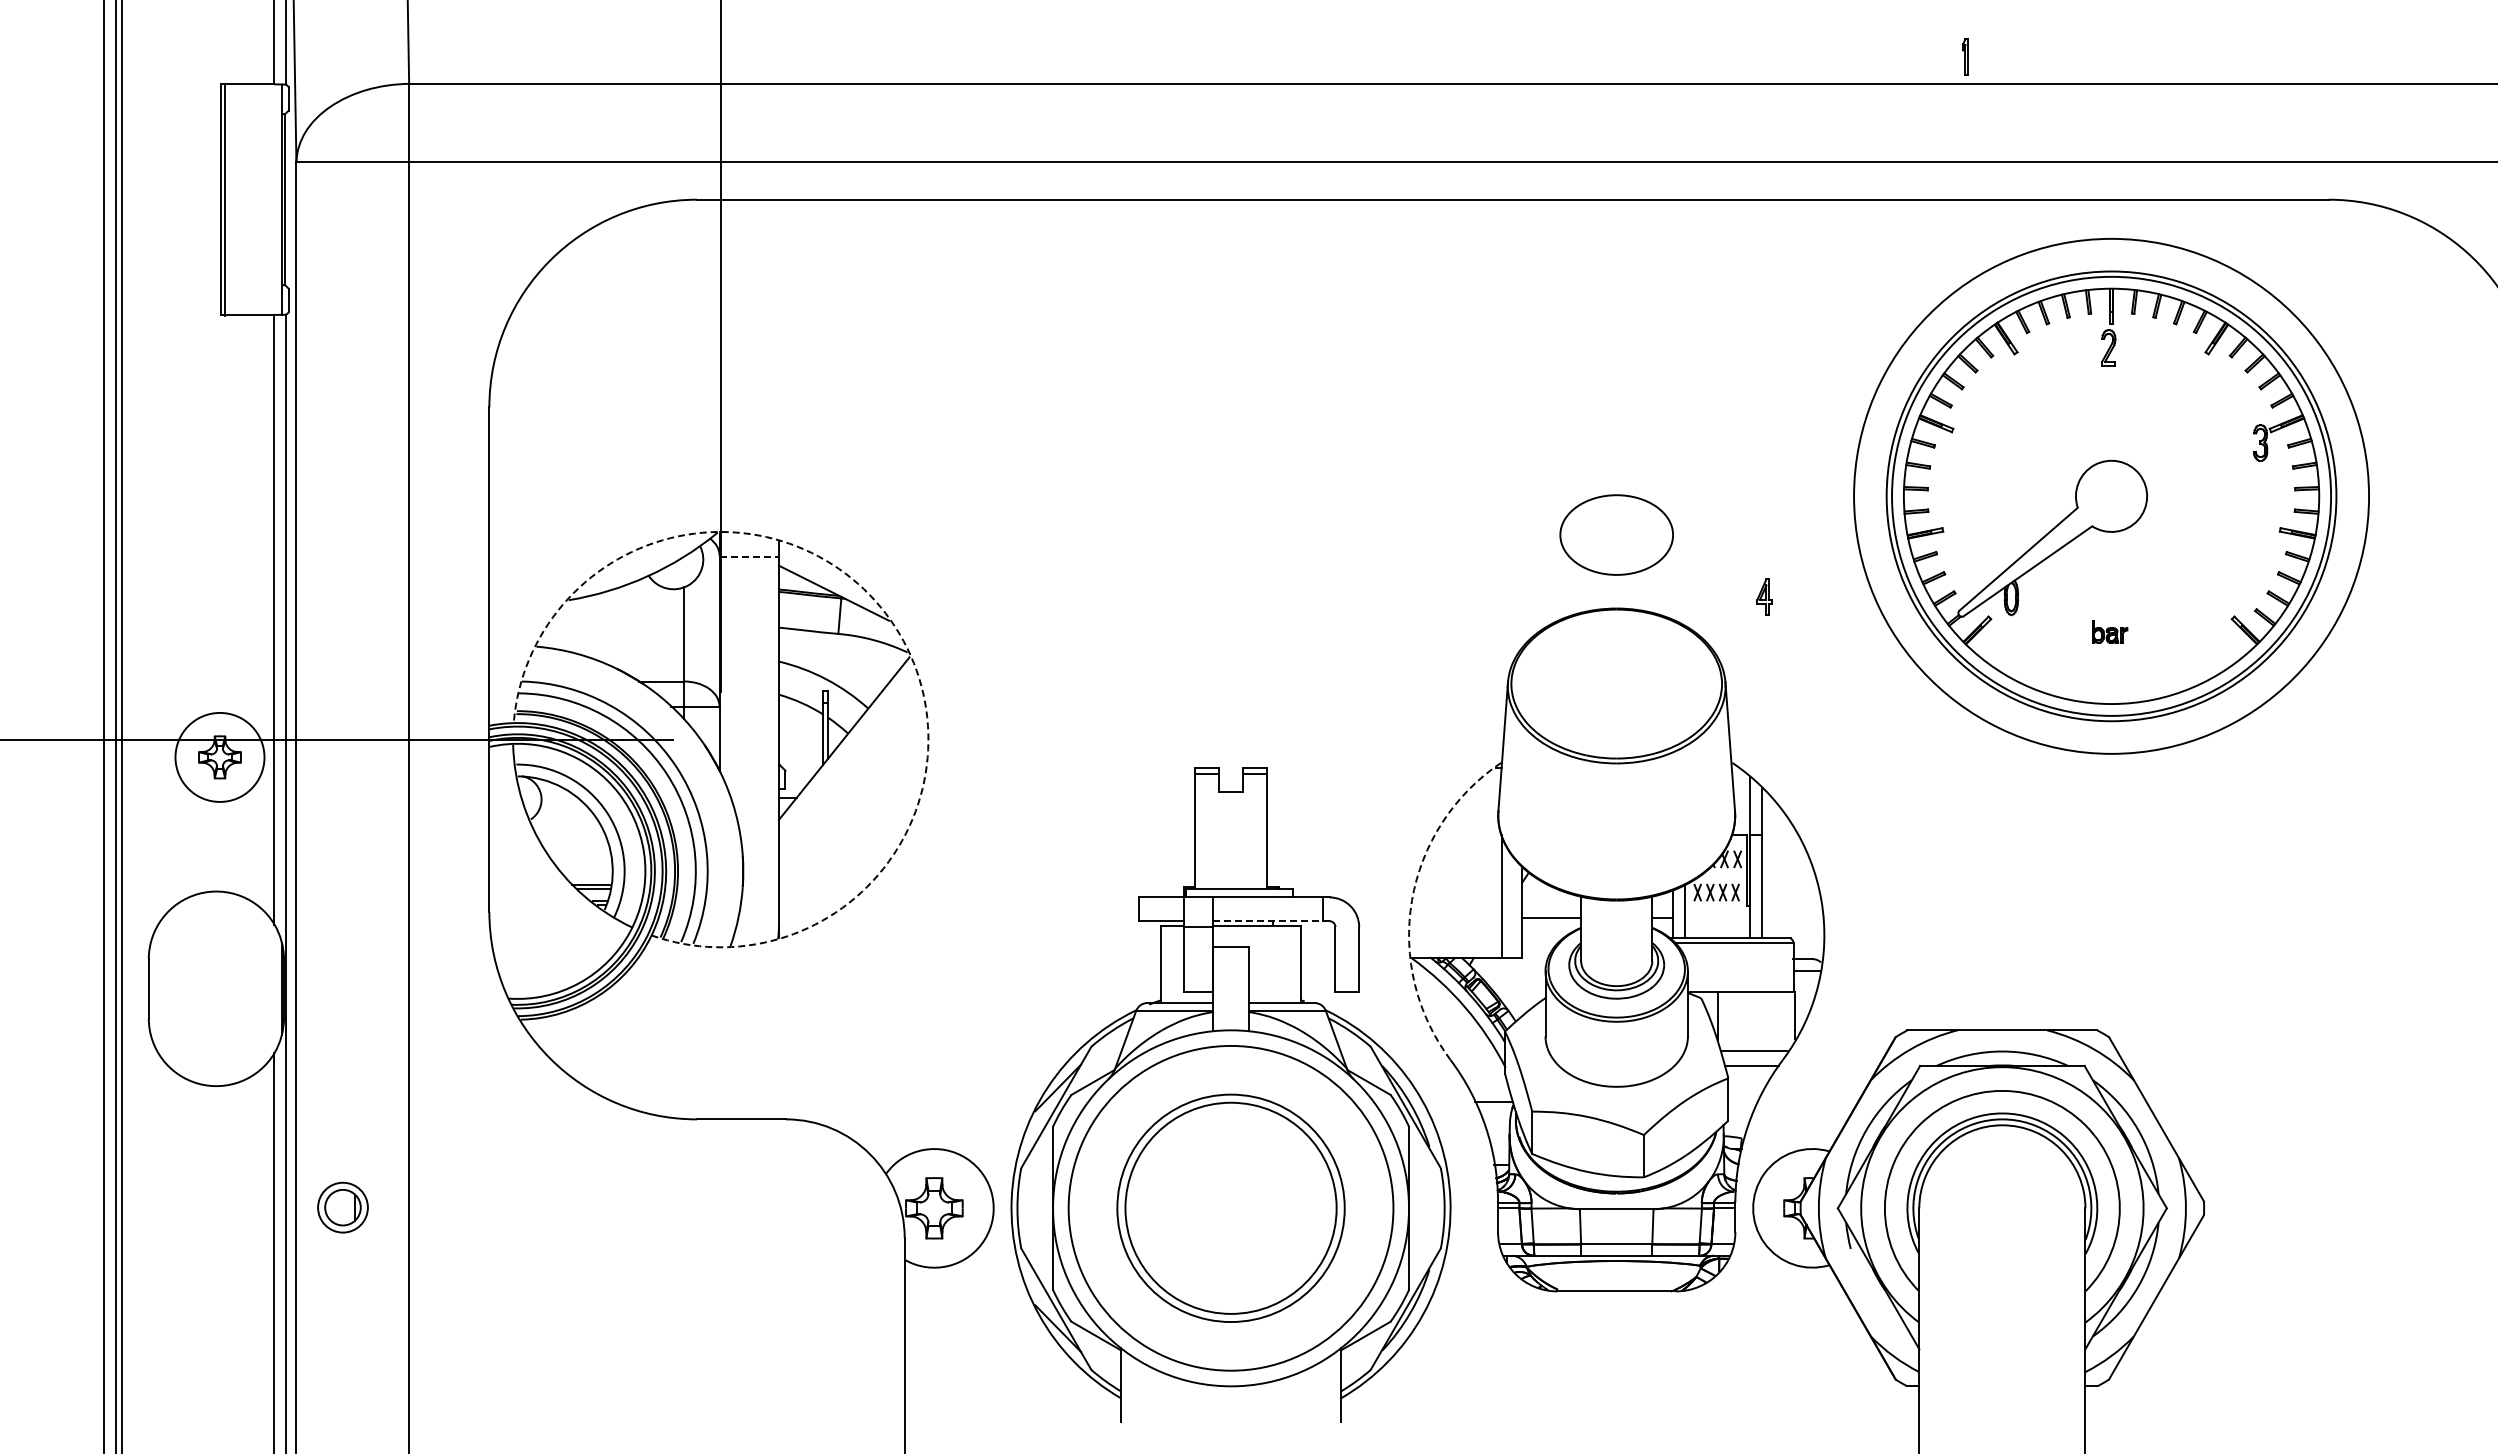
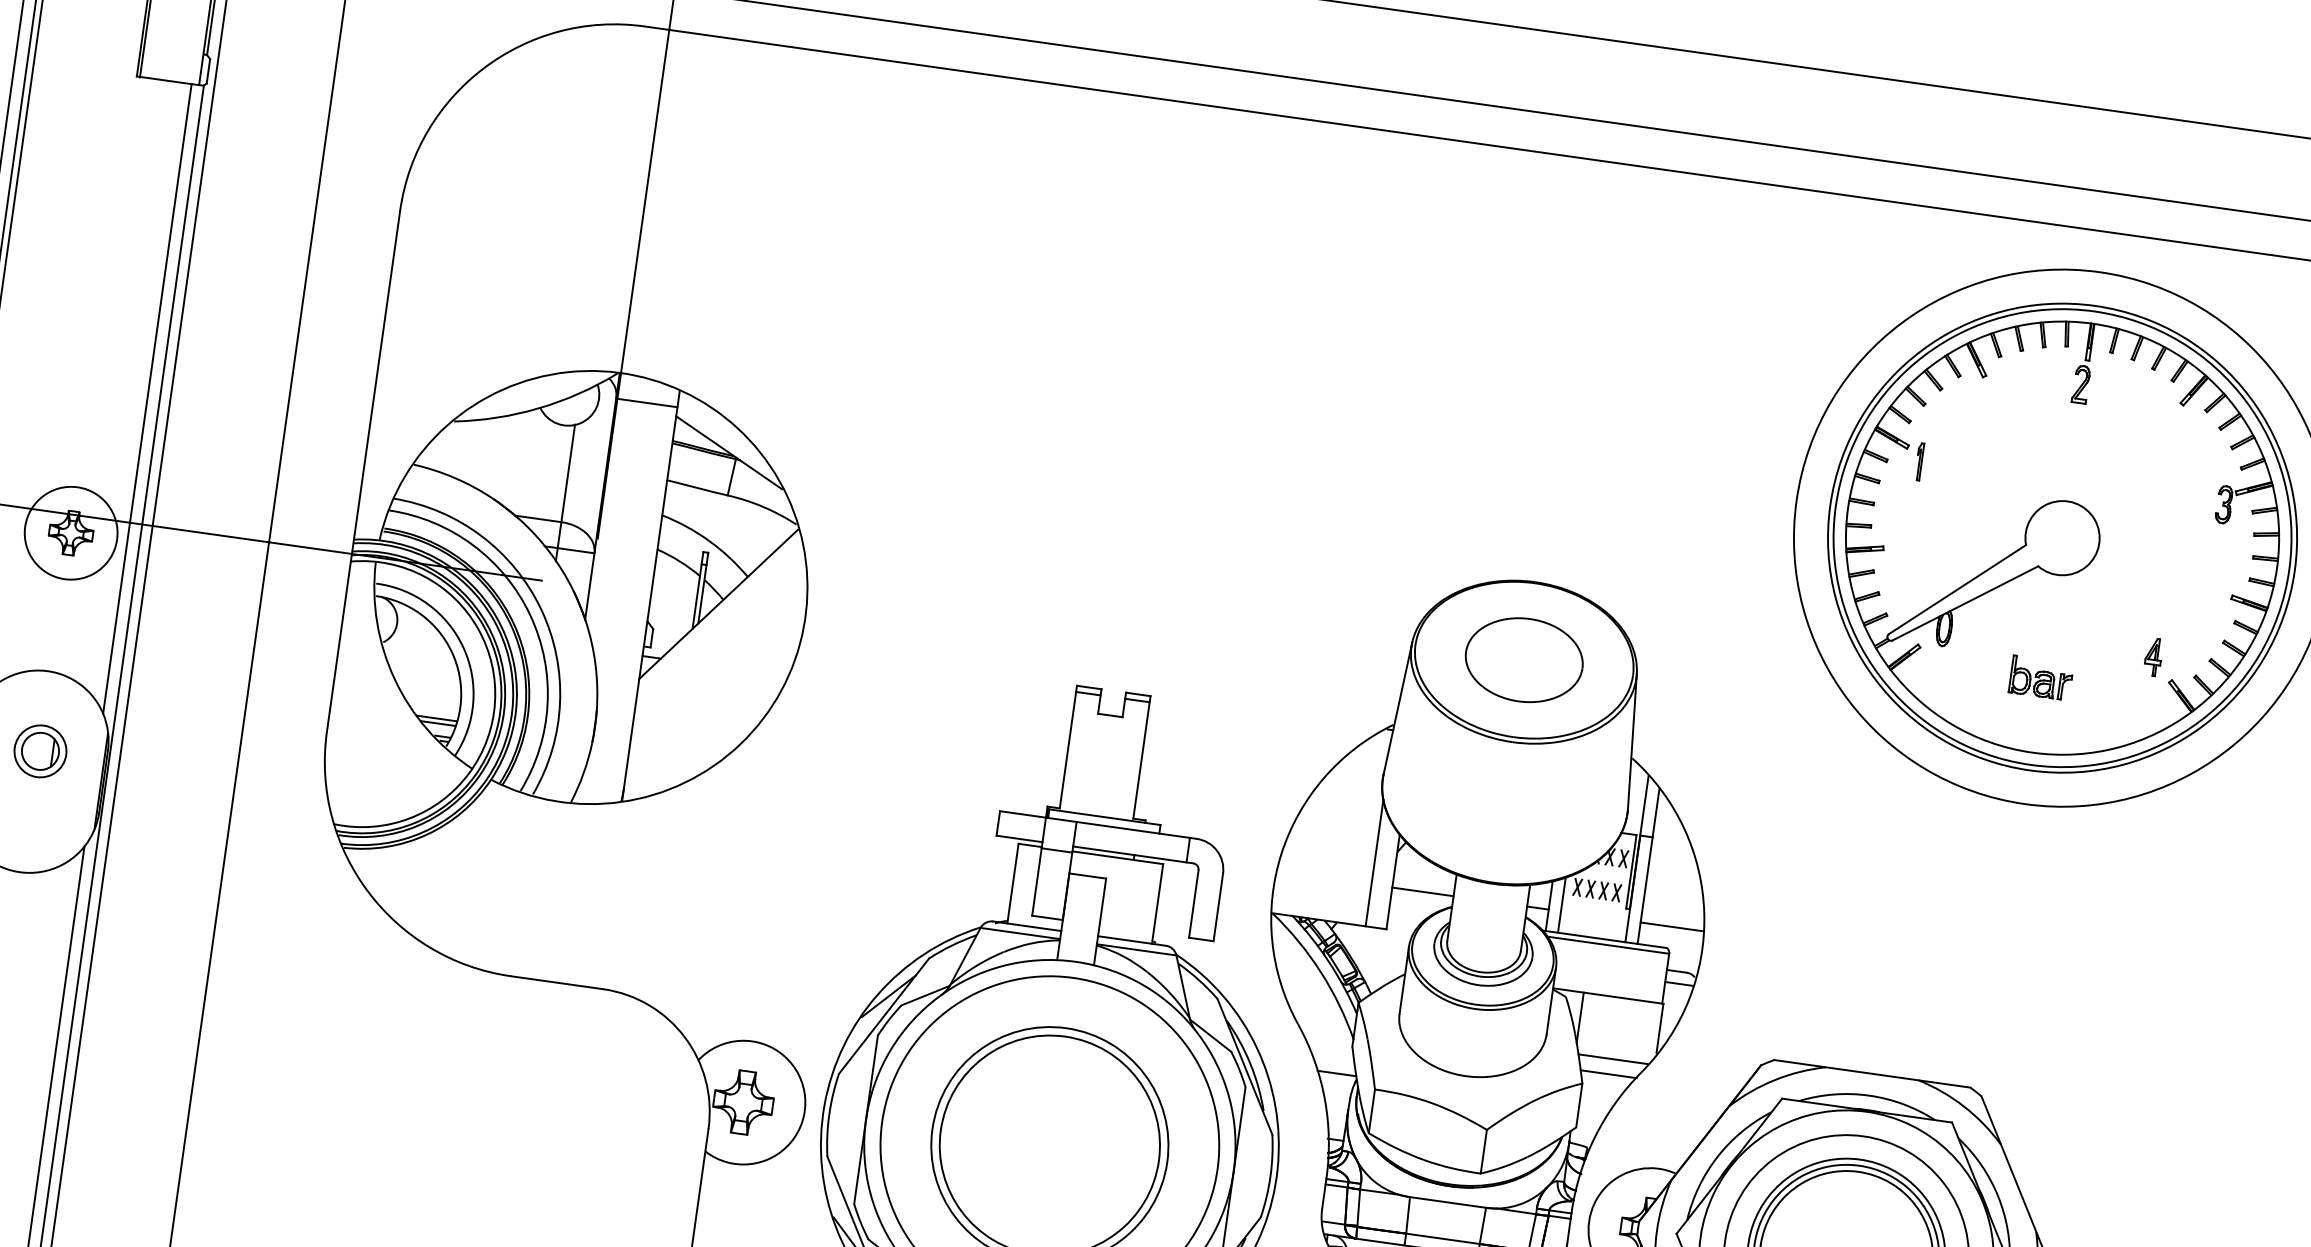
part: (1965, 56) -> (1919, 461), moved
part: (1616, 534) -> (1524, 659), moved
line: (749, 556) -> (647, 402), dashed -> solid
part: (1764, 596) -> (2153, 656), moved
arc: (895, 626) -> (787, 496), dashed -> solid
part: (2109, 631) -> (2040, 677), size x1.67
arc: (1411, 900) -> (1280, 853), dashed -> solid
line: (1792, 917) -> (1671, 926), added
line: (1270, 921) -> (1132, 855), dashed -> solid
part: (342, 1207) -> (40, 751), moved

